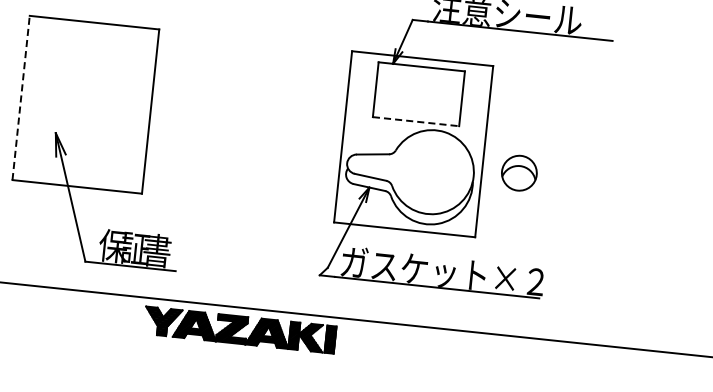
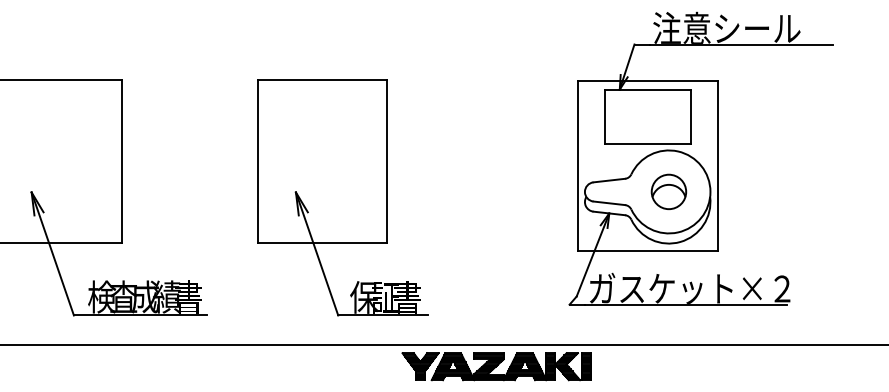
line: (21, 97) -> (258, 160), dashed -> solid
line: (416, 121) -> (648, 143), dashed -> solid
part: (518, 172) -> (668, 191), moved

